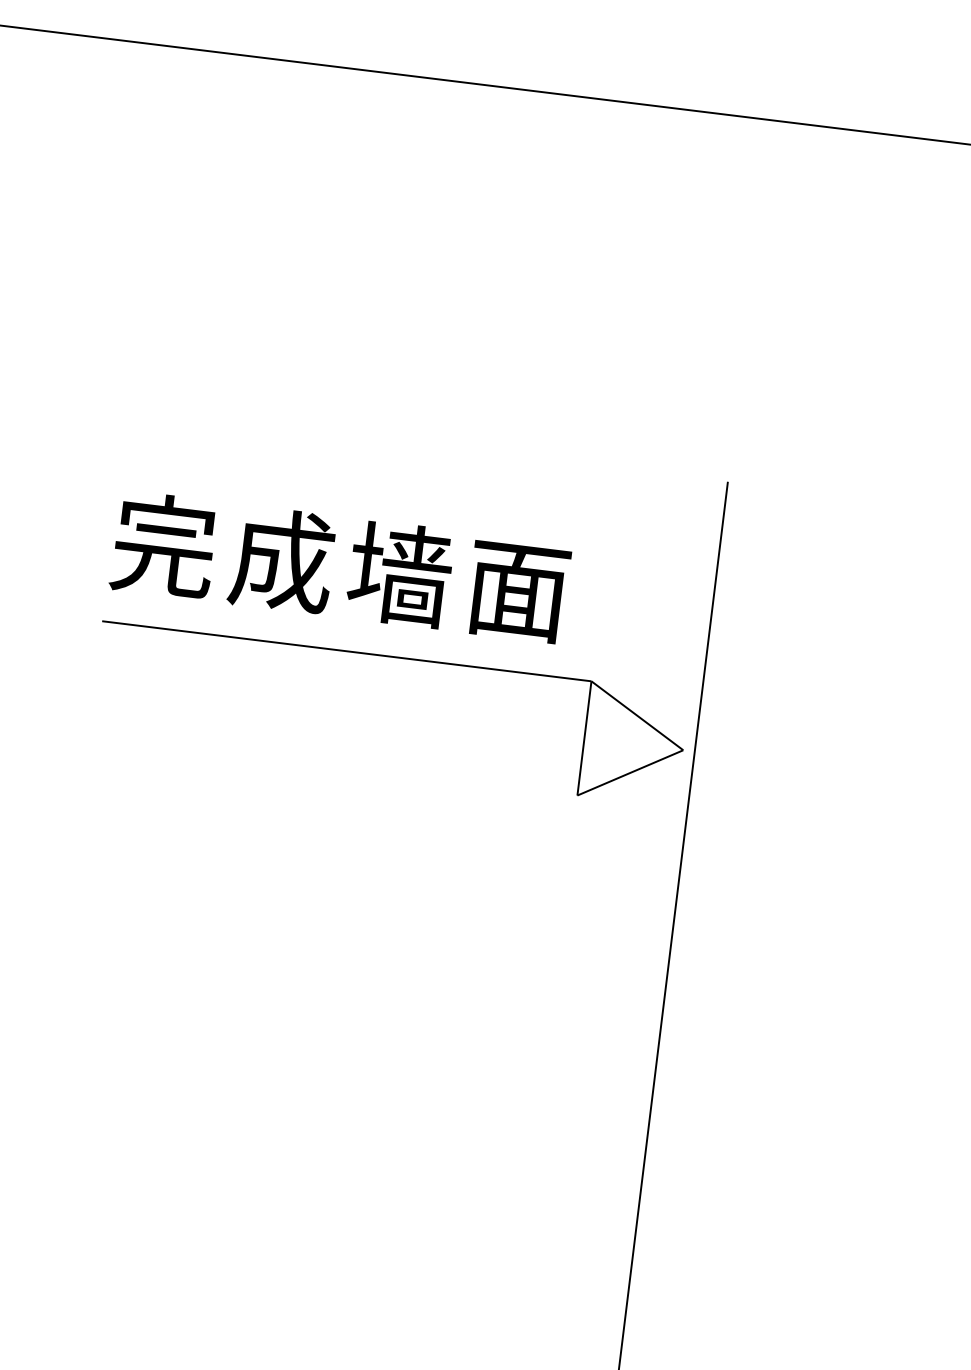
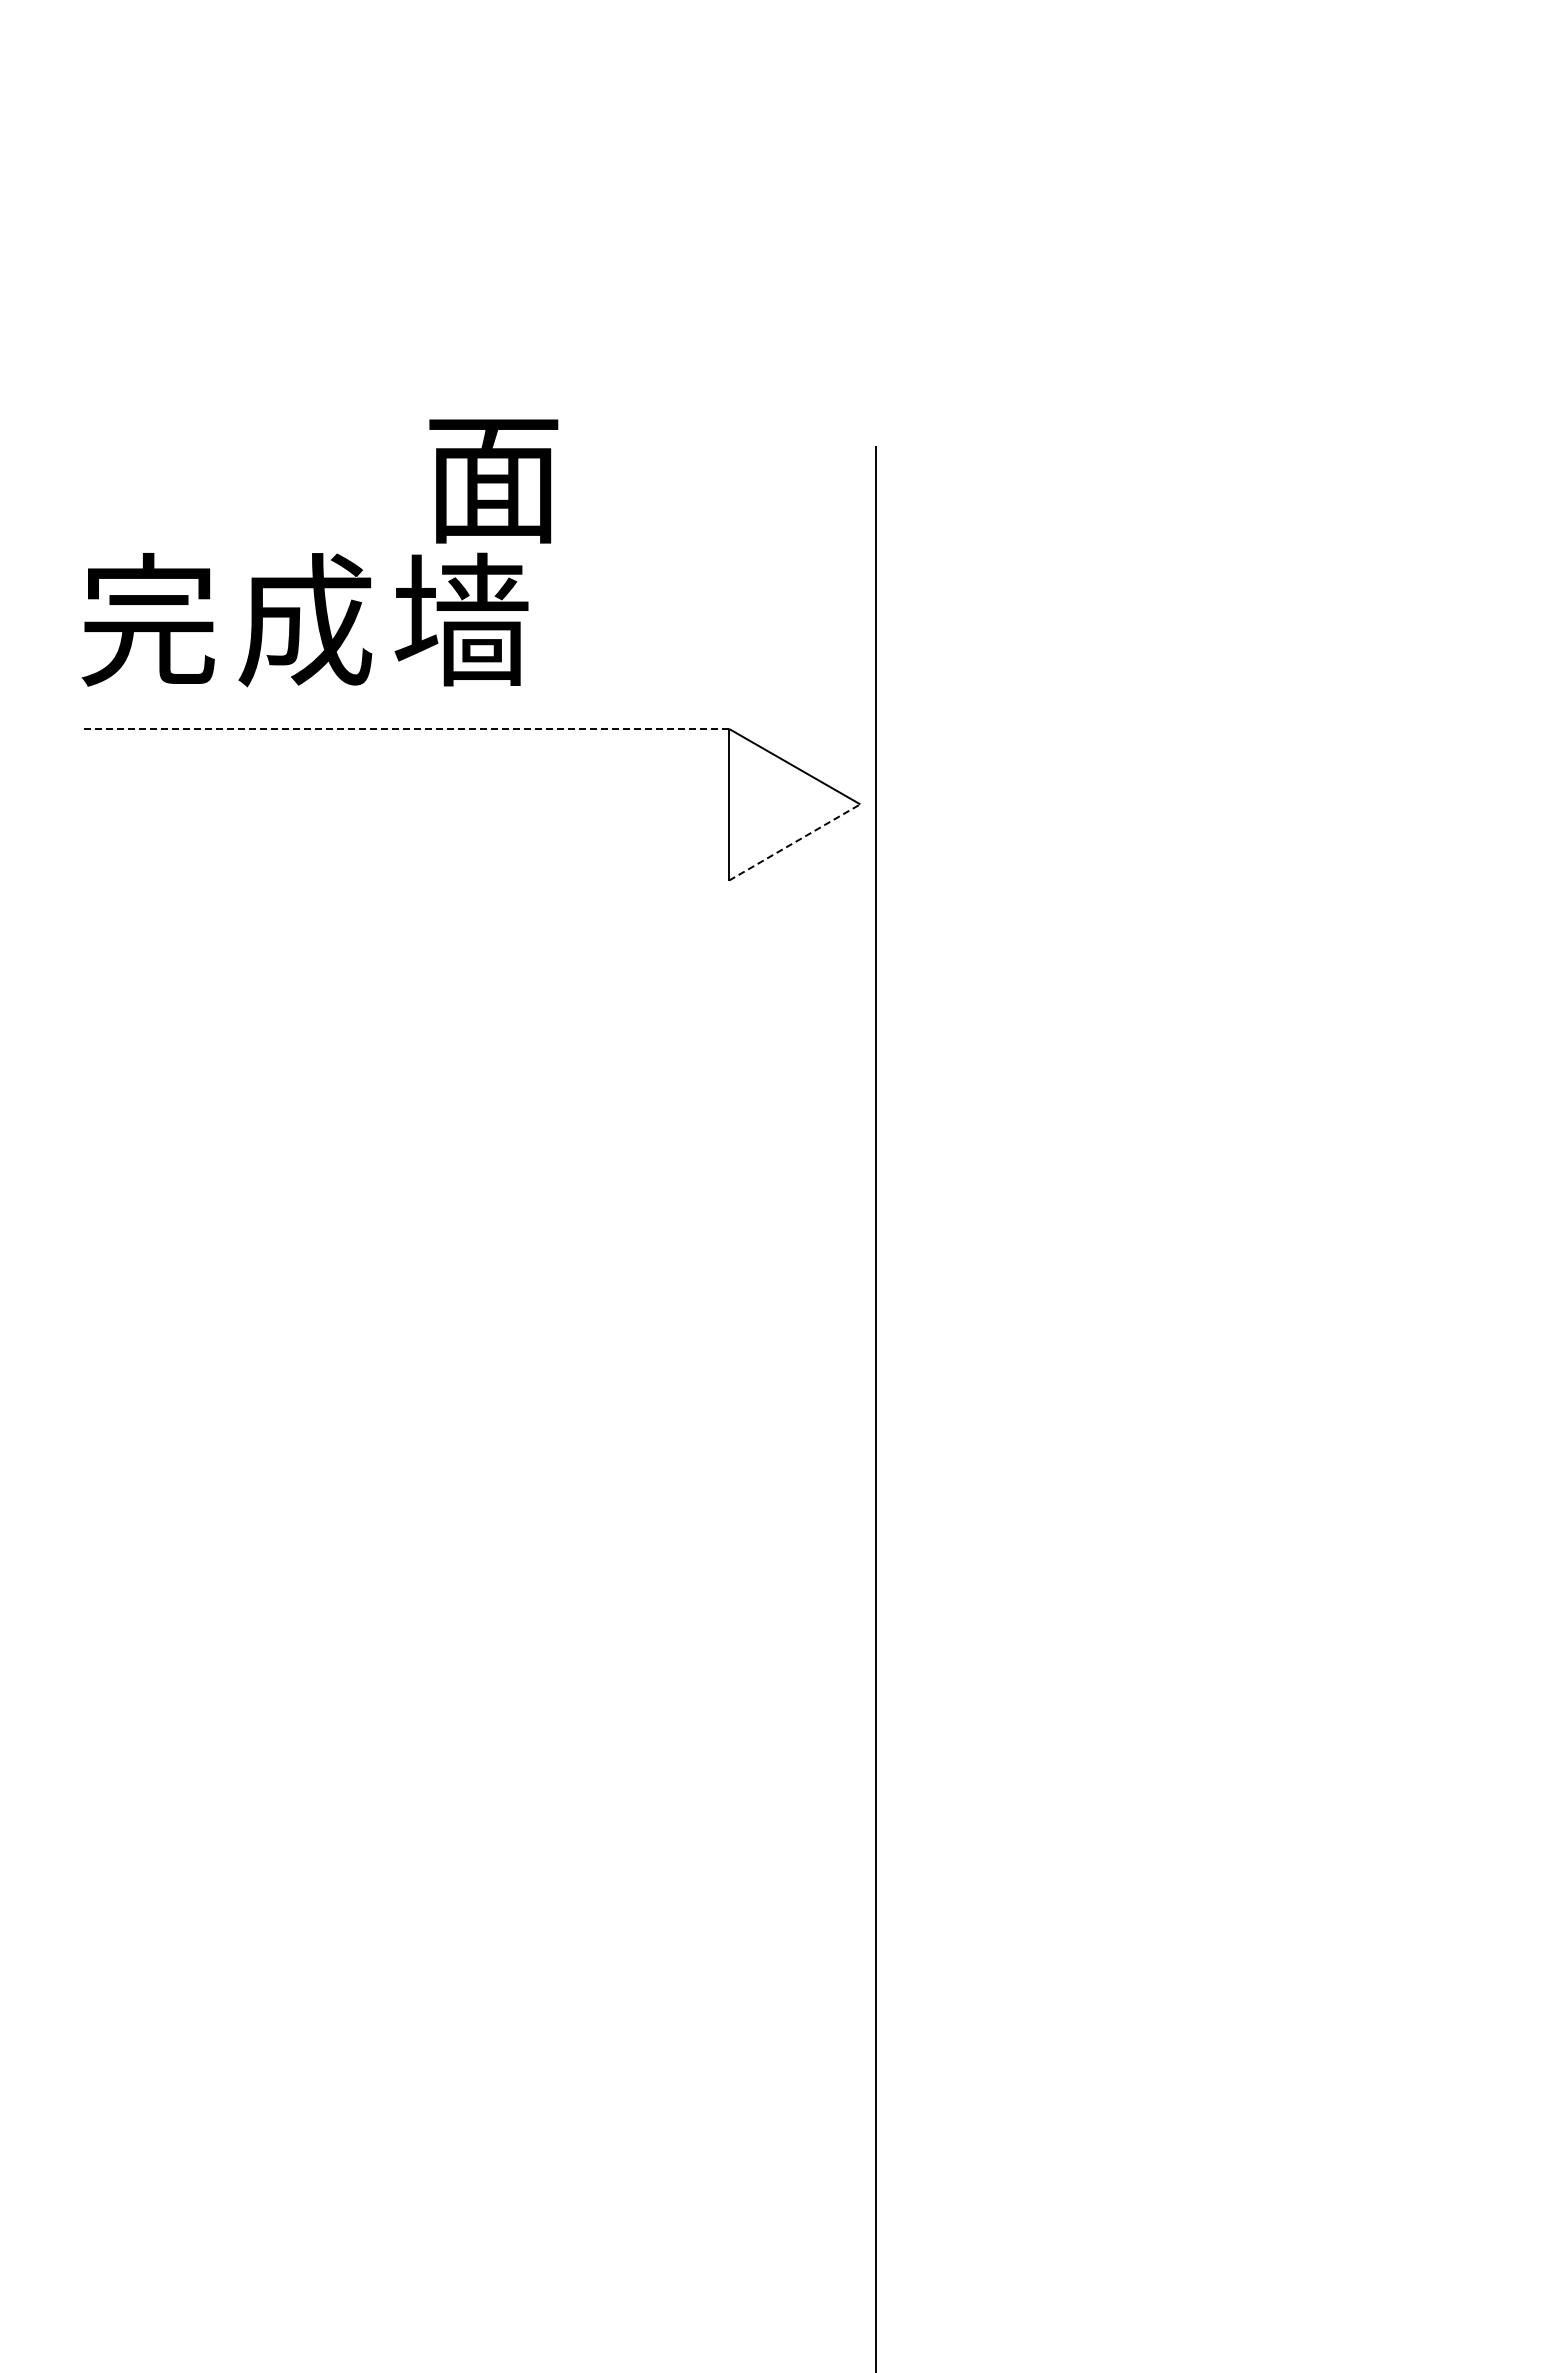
text: (517, 592) -> (493, 481), moved
line: (346, 650) -> (404, 728), solid -> dashed
line: (630, 772) -> (794, 842), solid -> dashed

